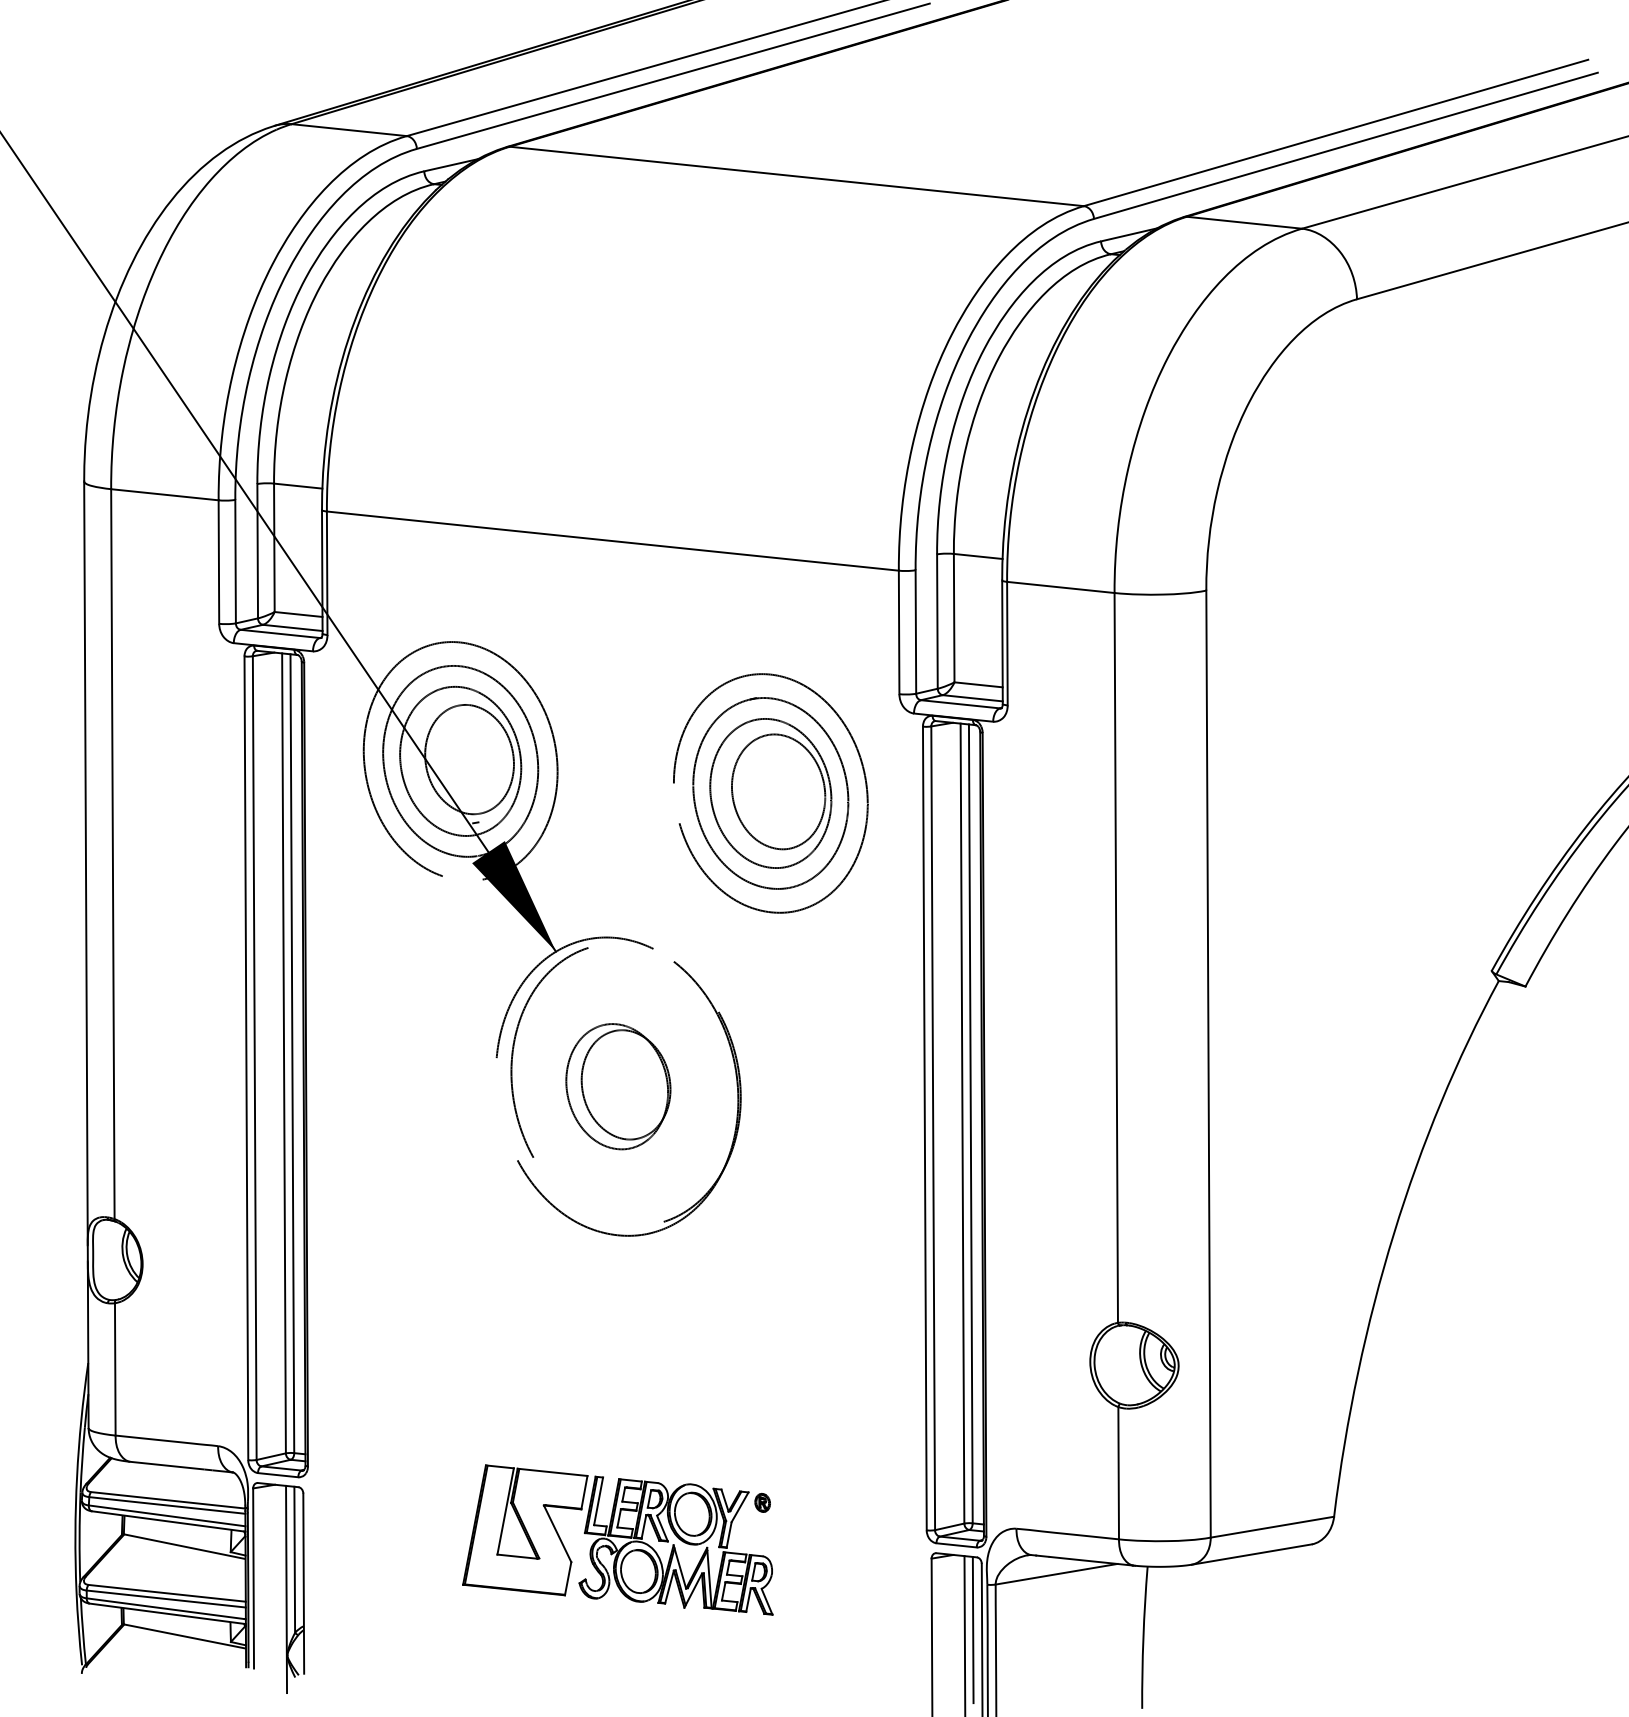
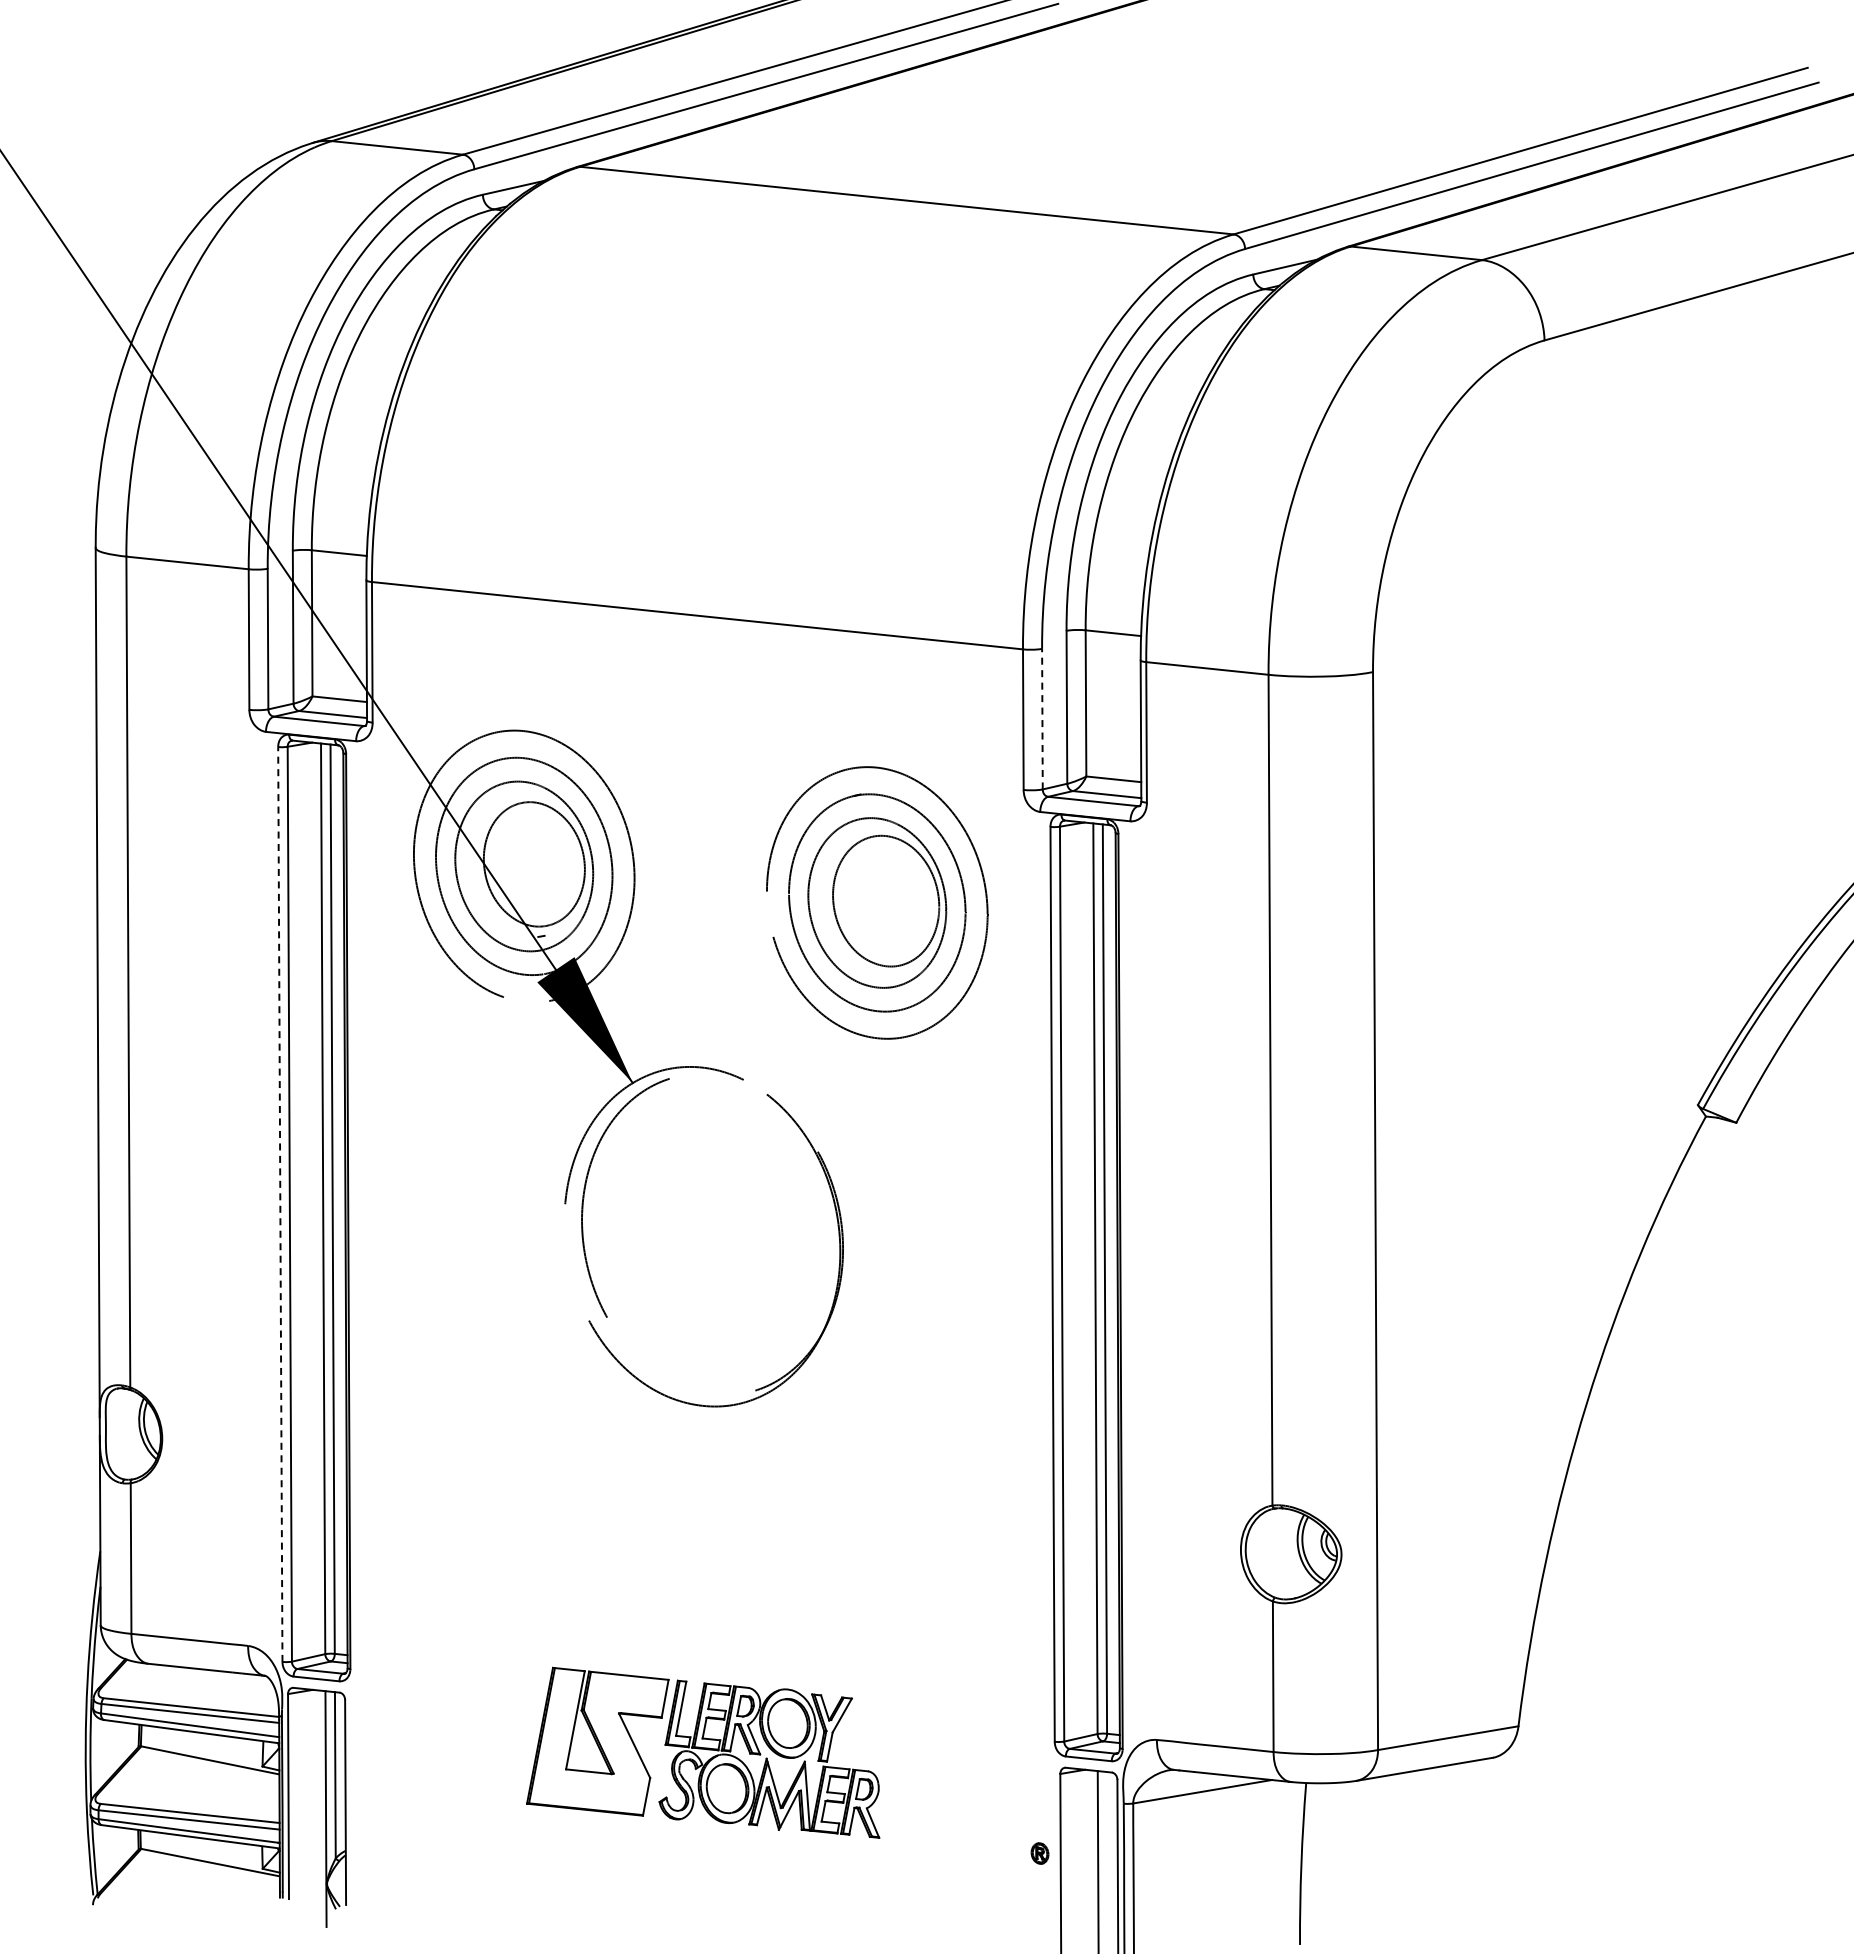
line: (915, 631) -> (1042, 718), solid -> dashed
line: (246, 1057) -> (280, 1203), solid -> dashed
part: (618, 1086) -> (703, 1236), removed
part: (762, 1502) -> (1039, 1853), moved
line: (973, 1630) -> (1107, 1855), removed

